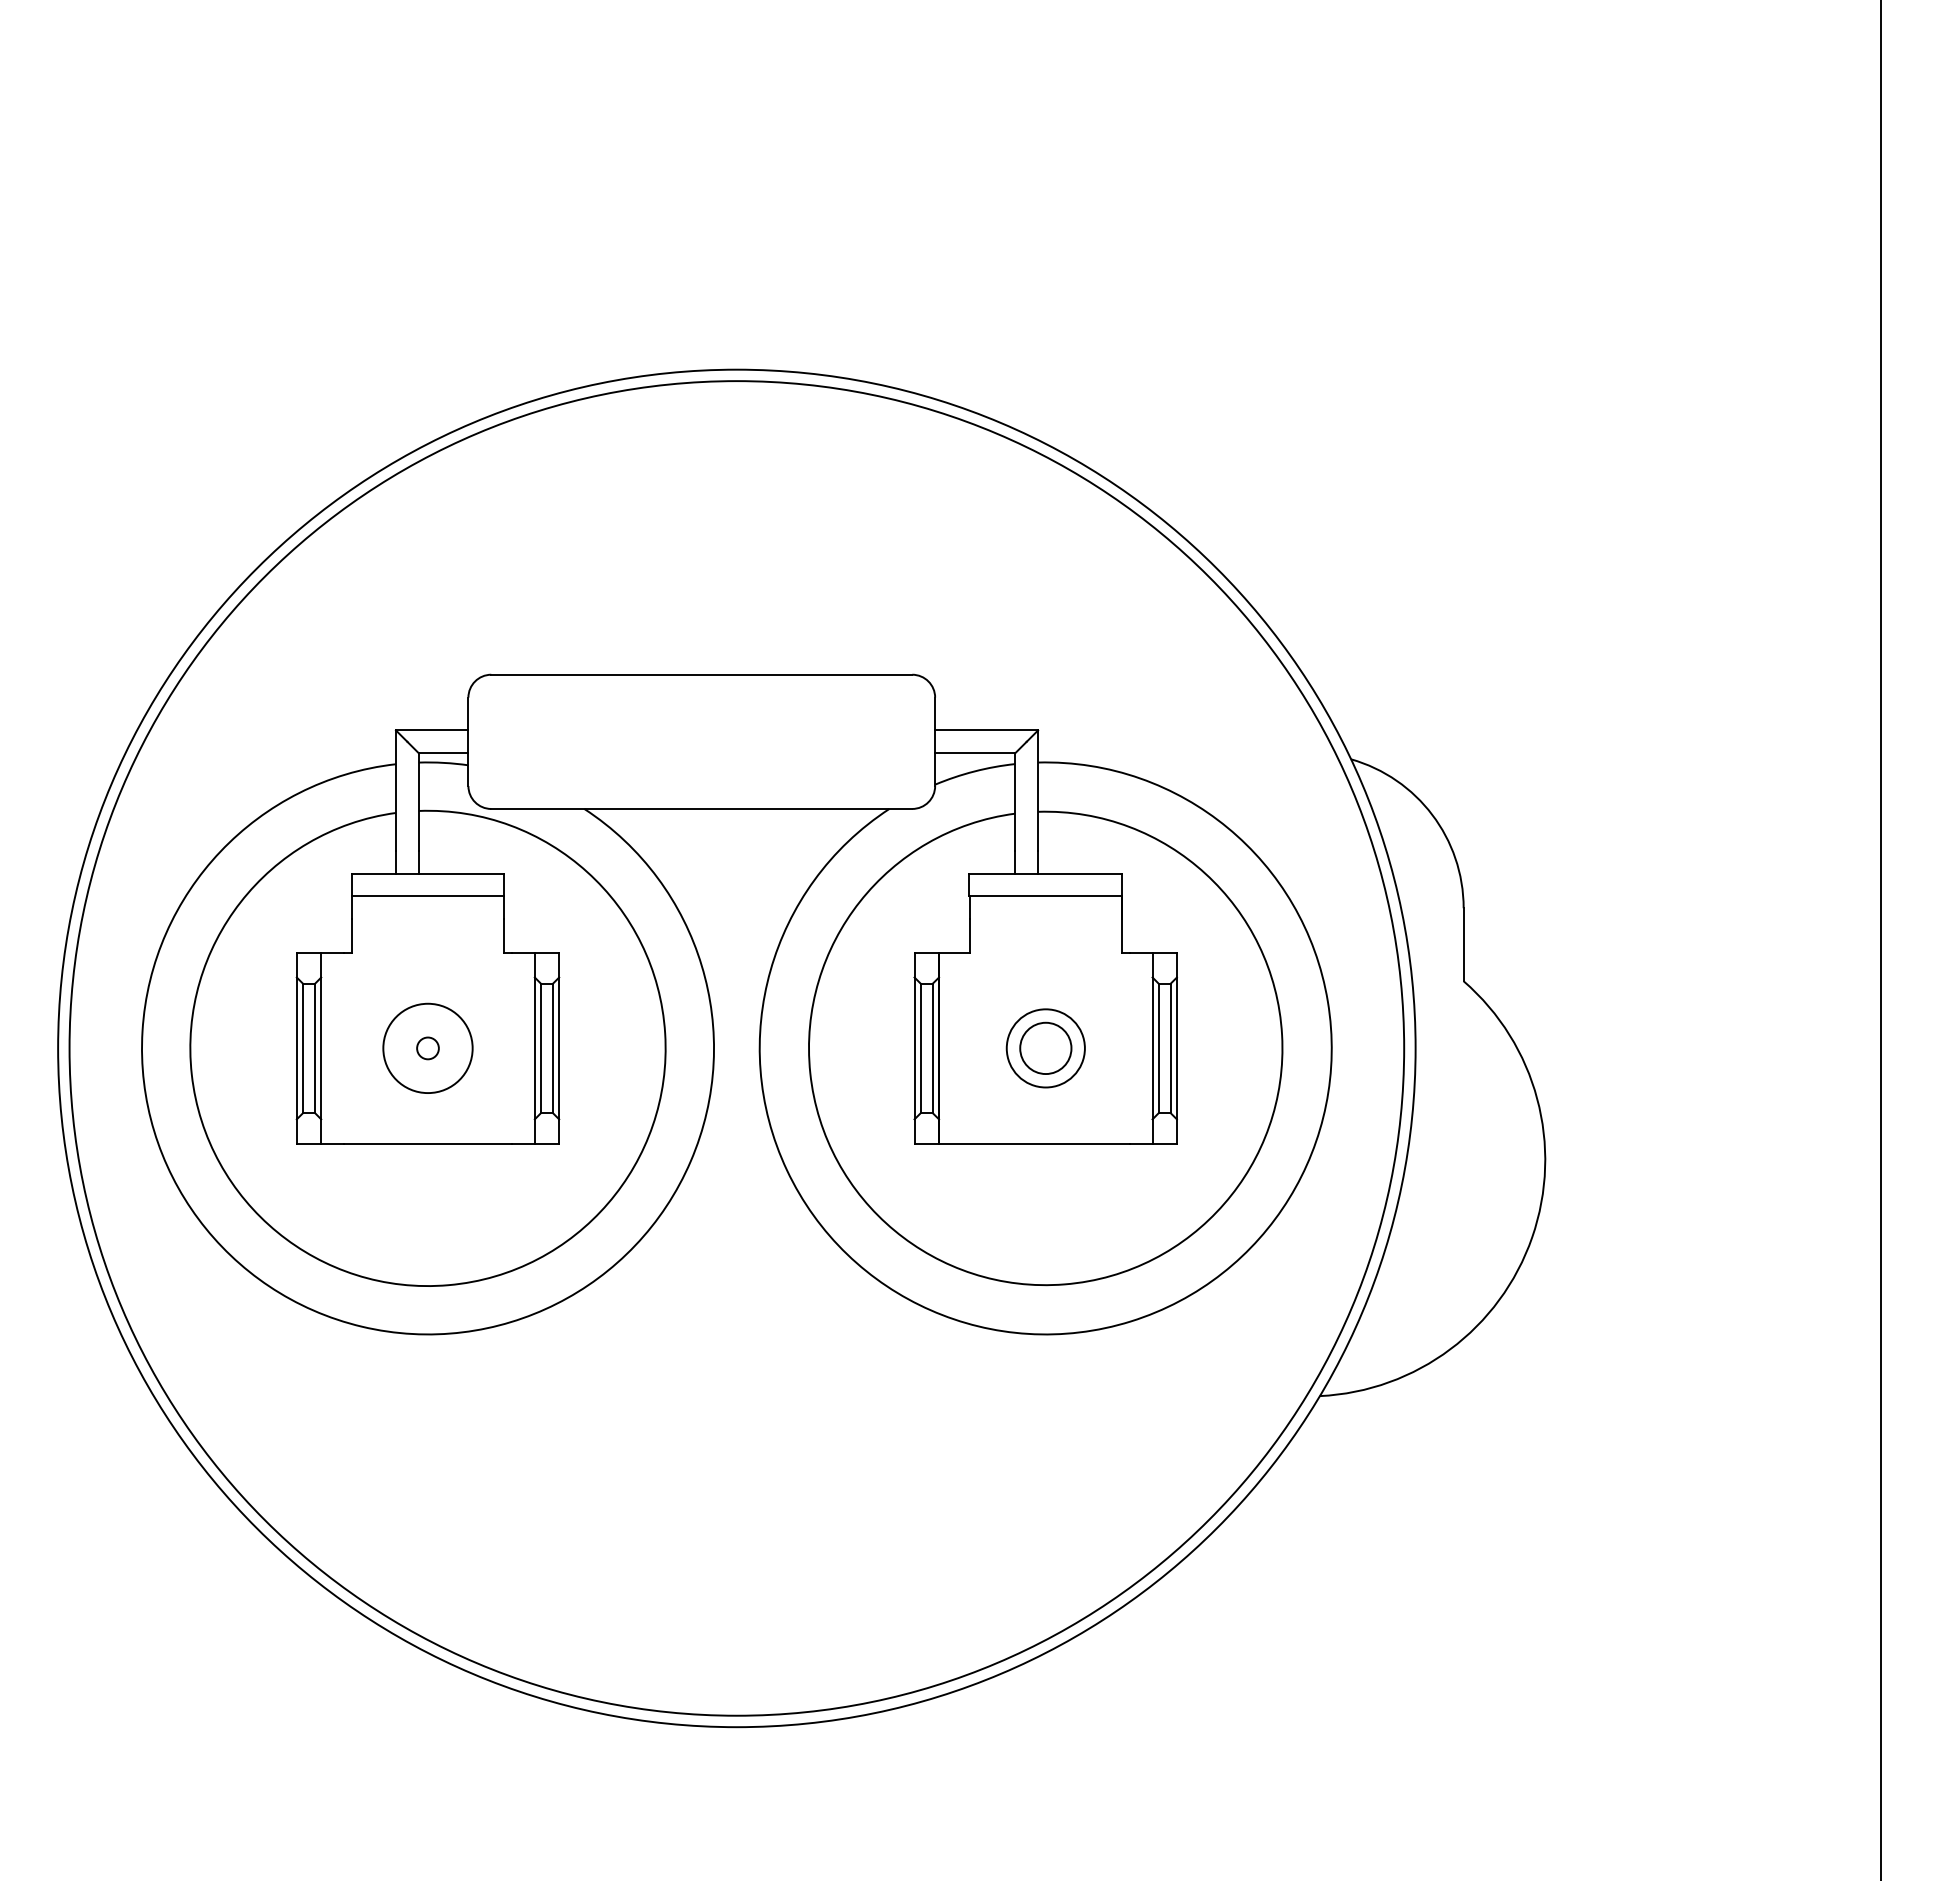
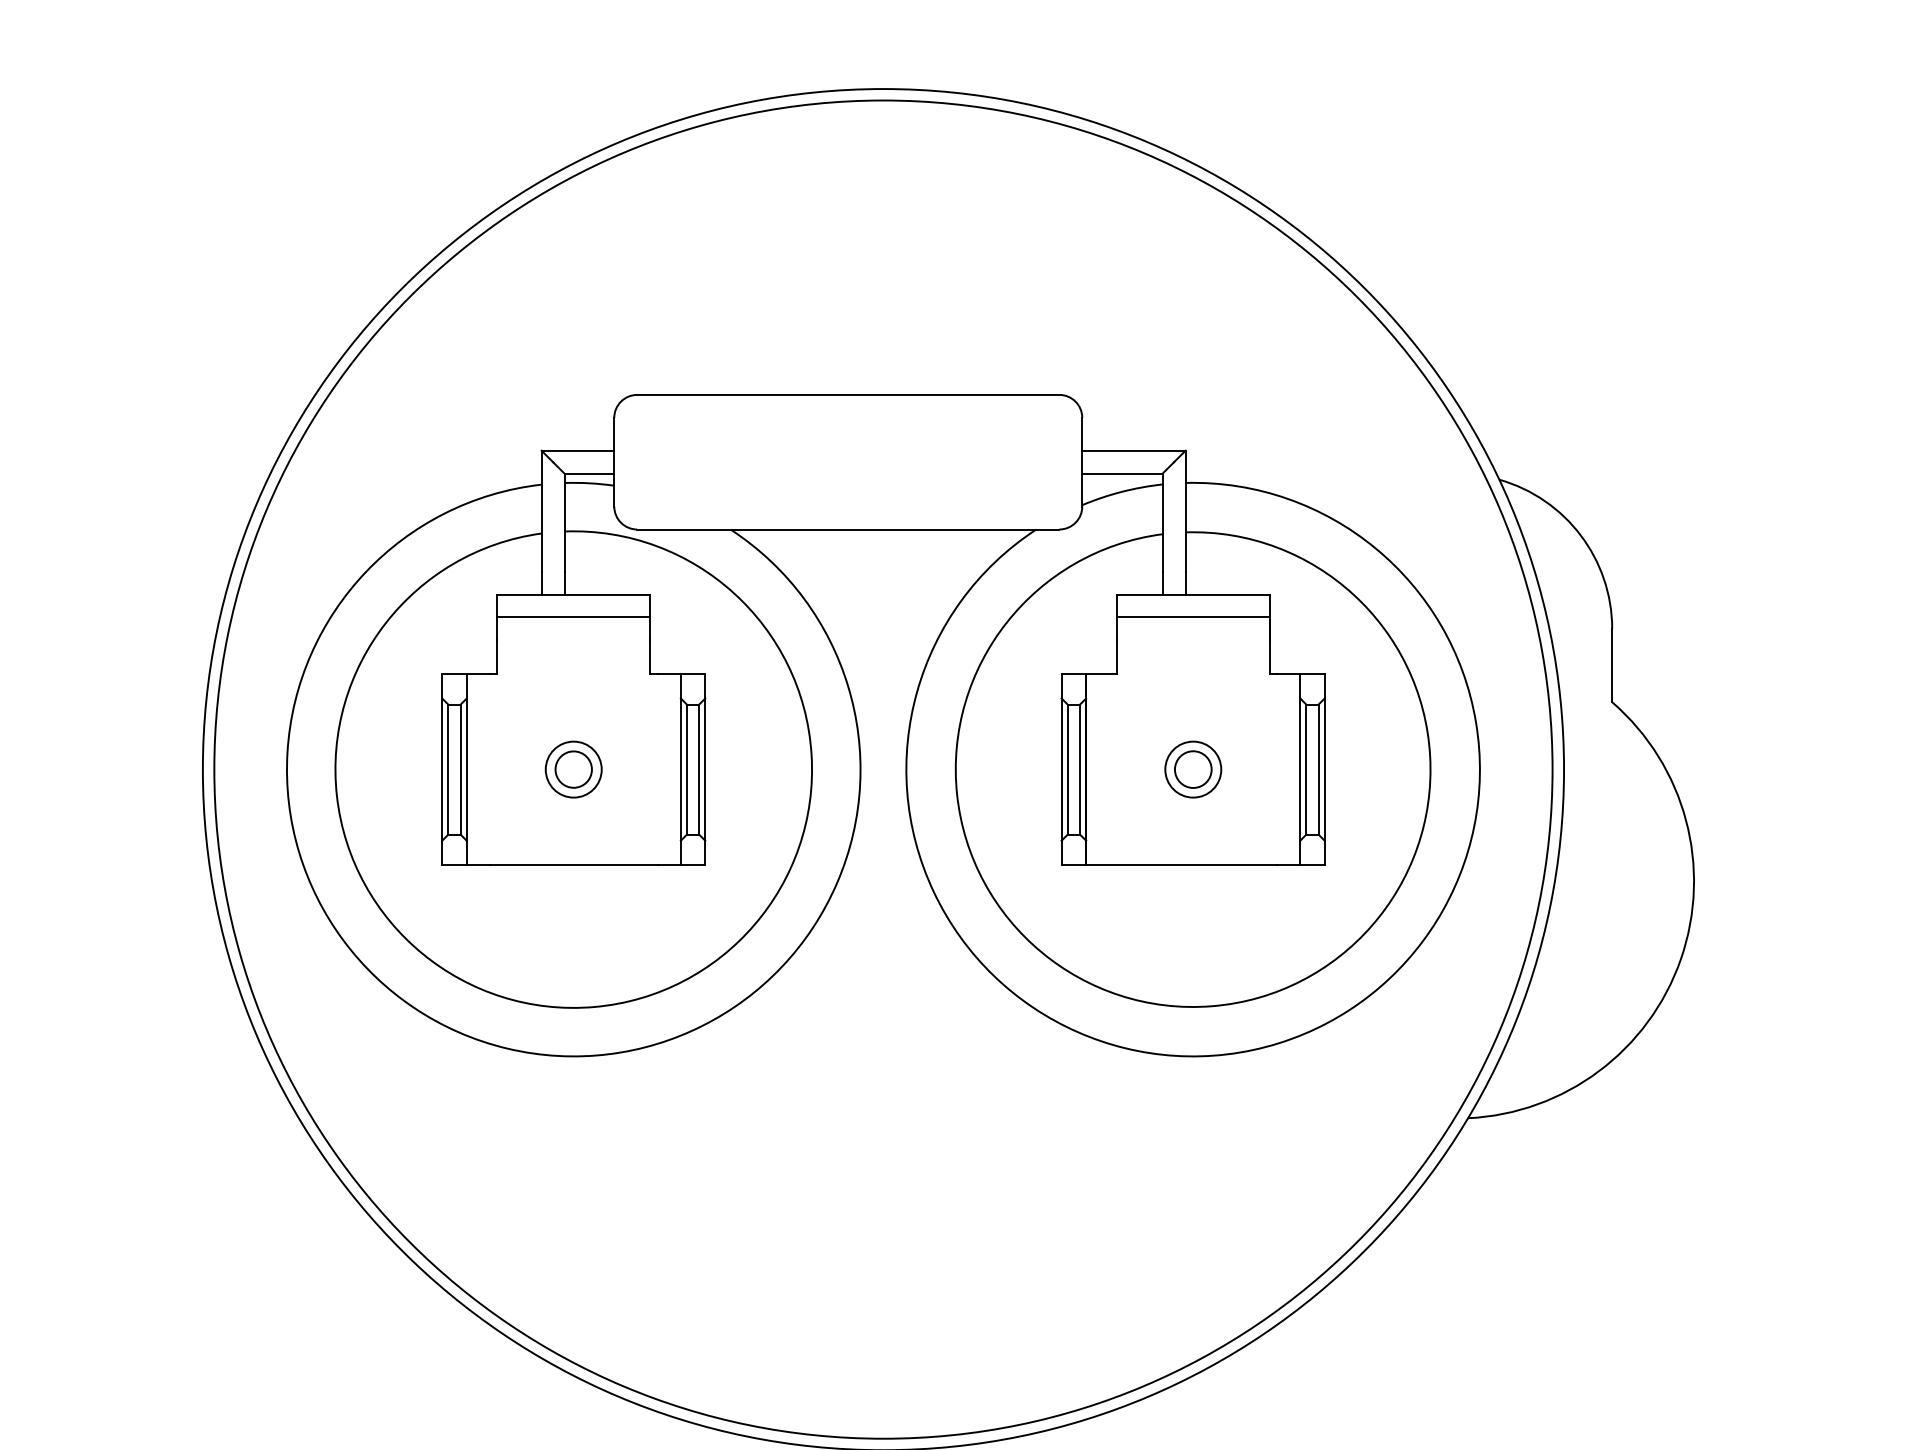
circle: (427, 1048) -> (573, 769), size x0.62
circle: (427, 1048) -> (573, 769), size x1.67
part: (1045, 1048) -> (1192, 769), size x0.71

